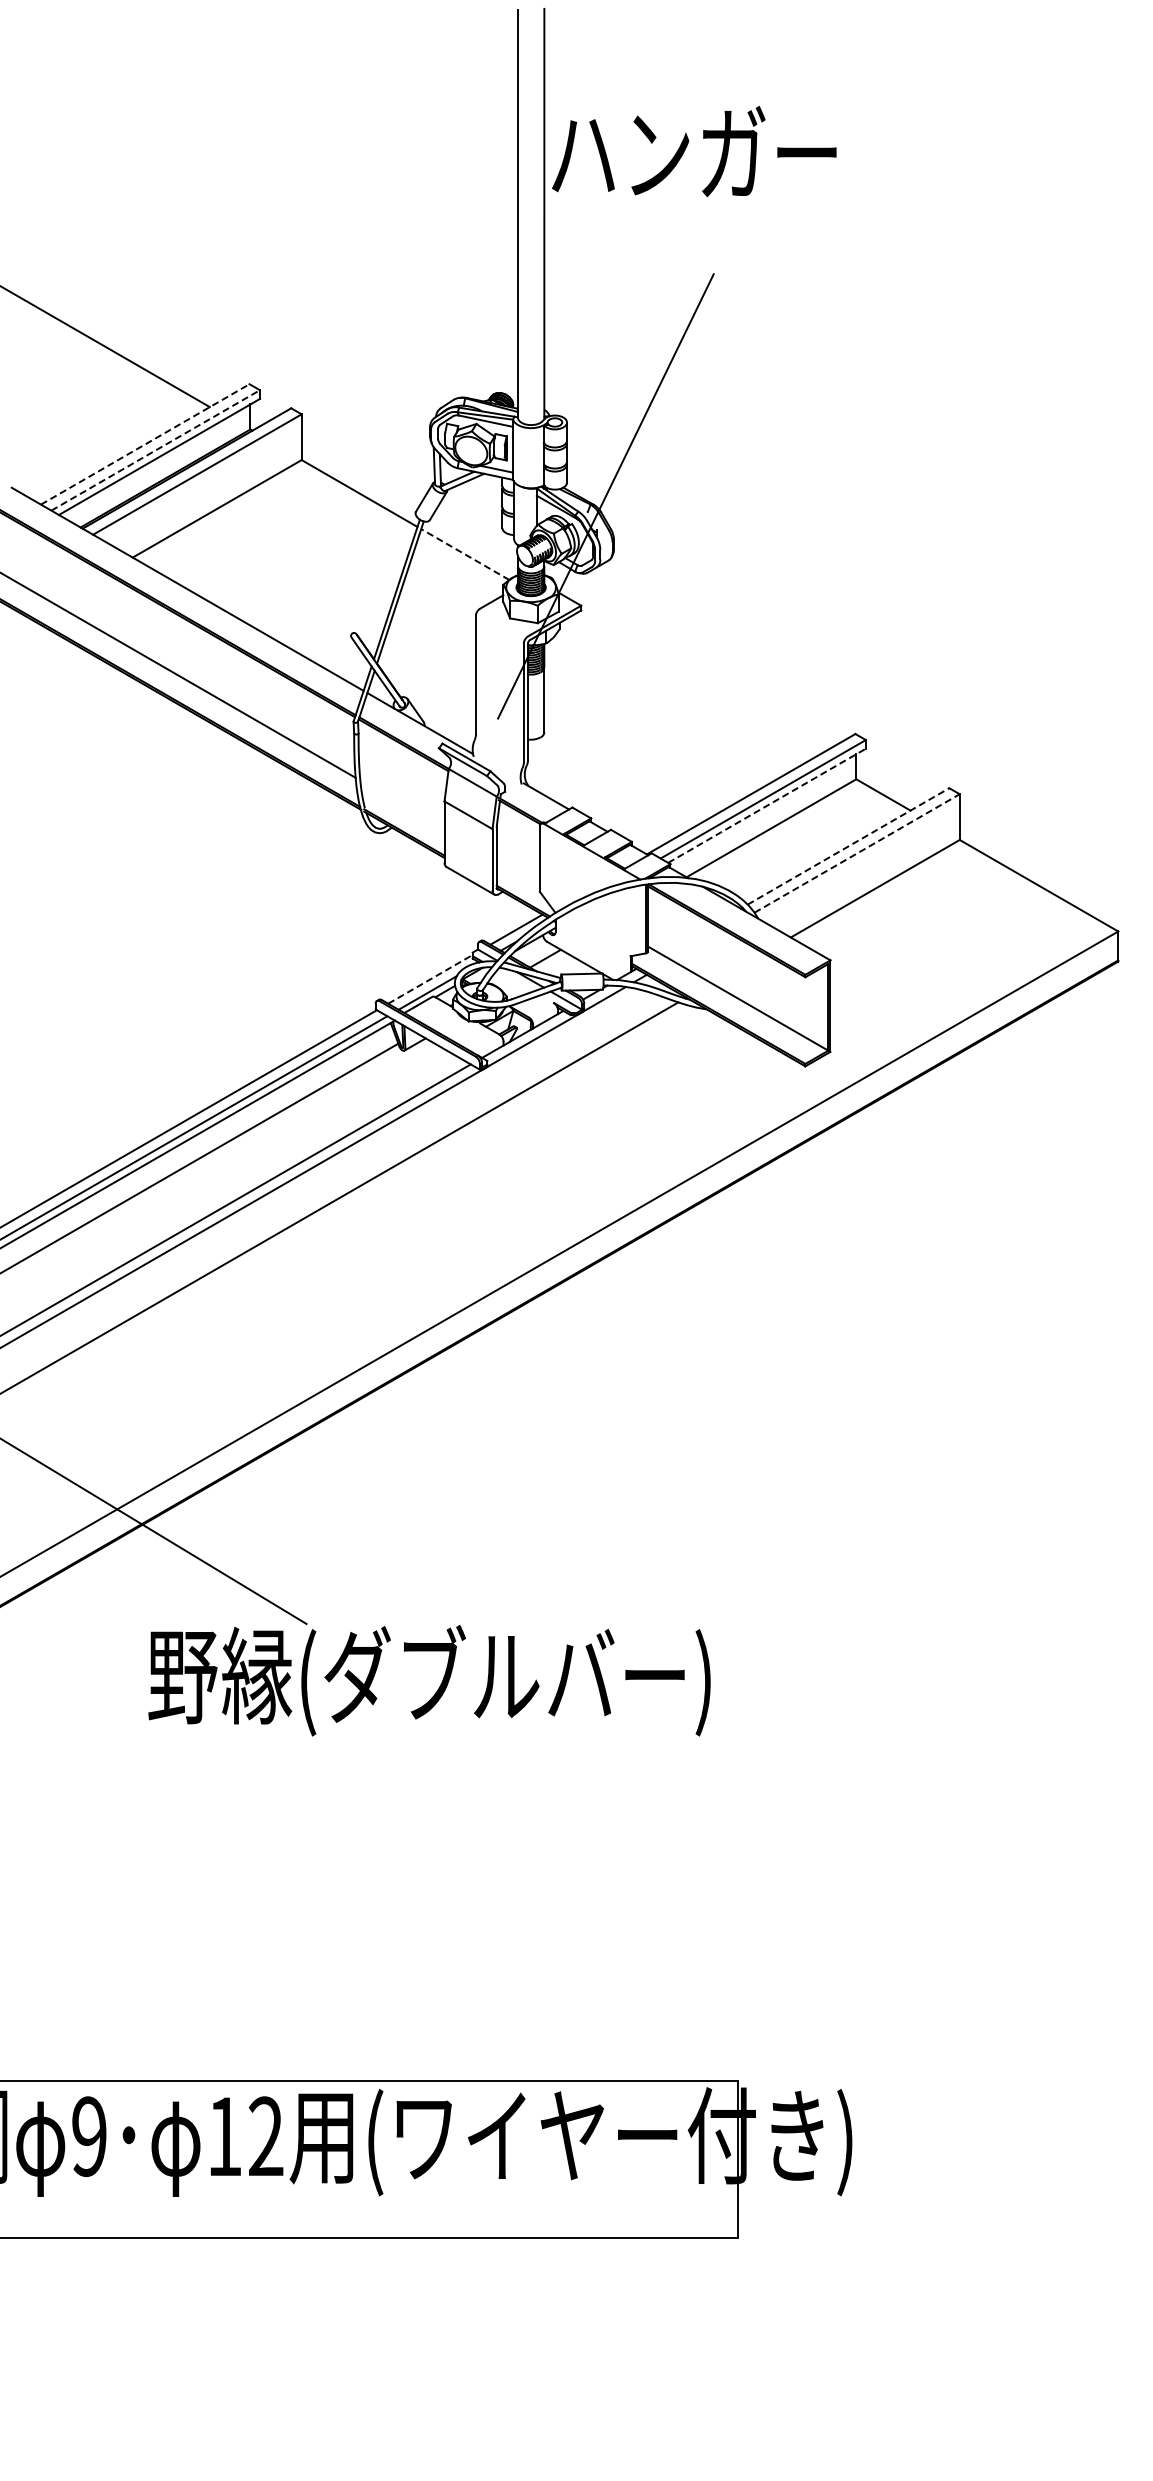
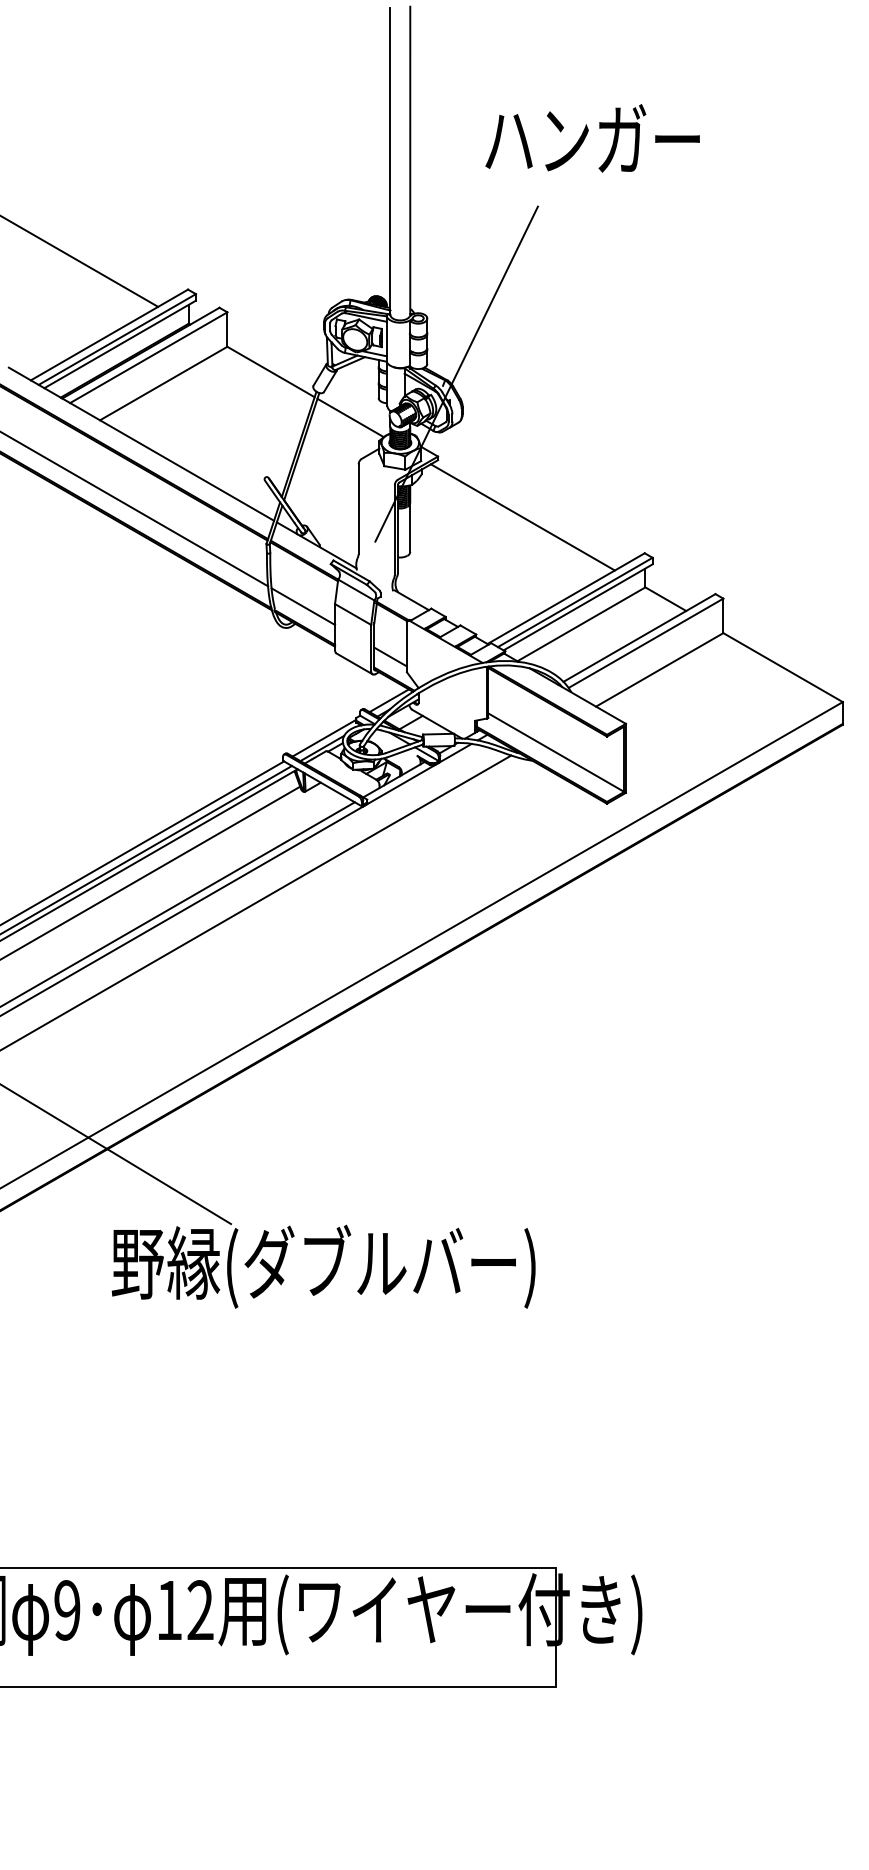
text: (694, 151) -> (592, 138), moved
line: (145, 444) -> (109, 335), dashed -> solid
line: (156, 450) -> (117, 339), dashed -> solid
line: (465, 554) -> (350, 417), dashed -> solid
line: (693, 686) -> (522, 517), added
line: (402, 804) -> (303, 606), added
line: (767, 805) -> (578, 607), dashed -> solid
line: (848, 846) -> (639, 638), dashed -> solid
line: (857, 853) -> (646, 643), dashed -> solid
line: (517, 871) -> (390, 656), added
line: (430, 979) -> (324, 738), dashed -> solid

